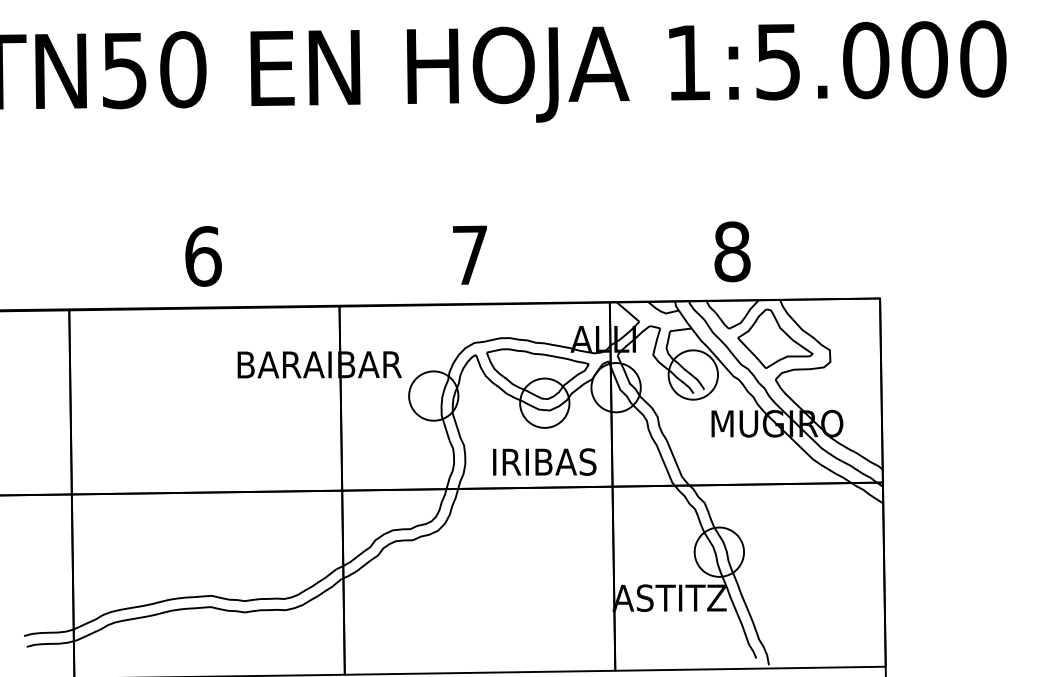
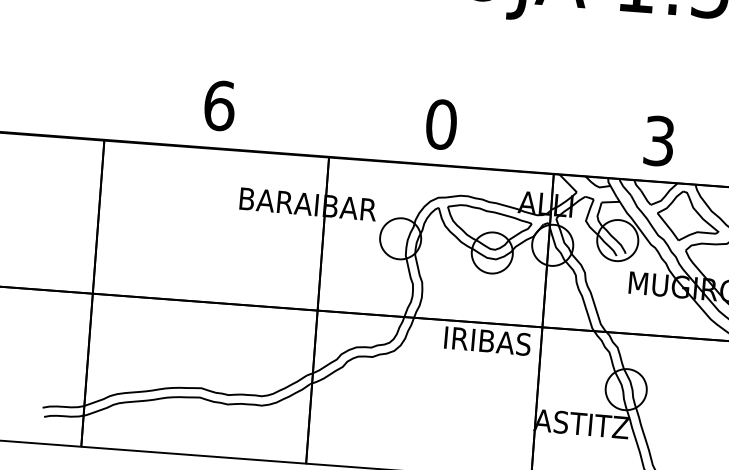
text: (732, 251) -> (659, 140), 8 -> 3
text: (470, 254) -> (441, 123), 7 -> 0
text: (544, 461) -> (487, 340), moved

